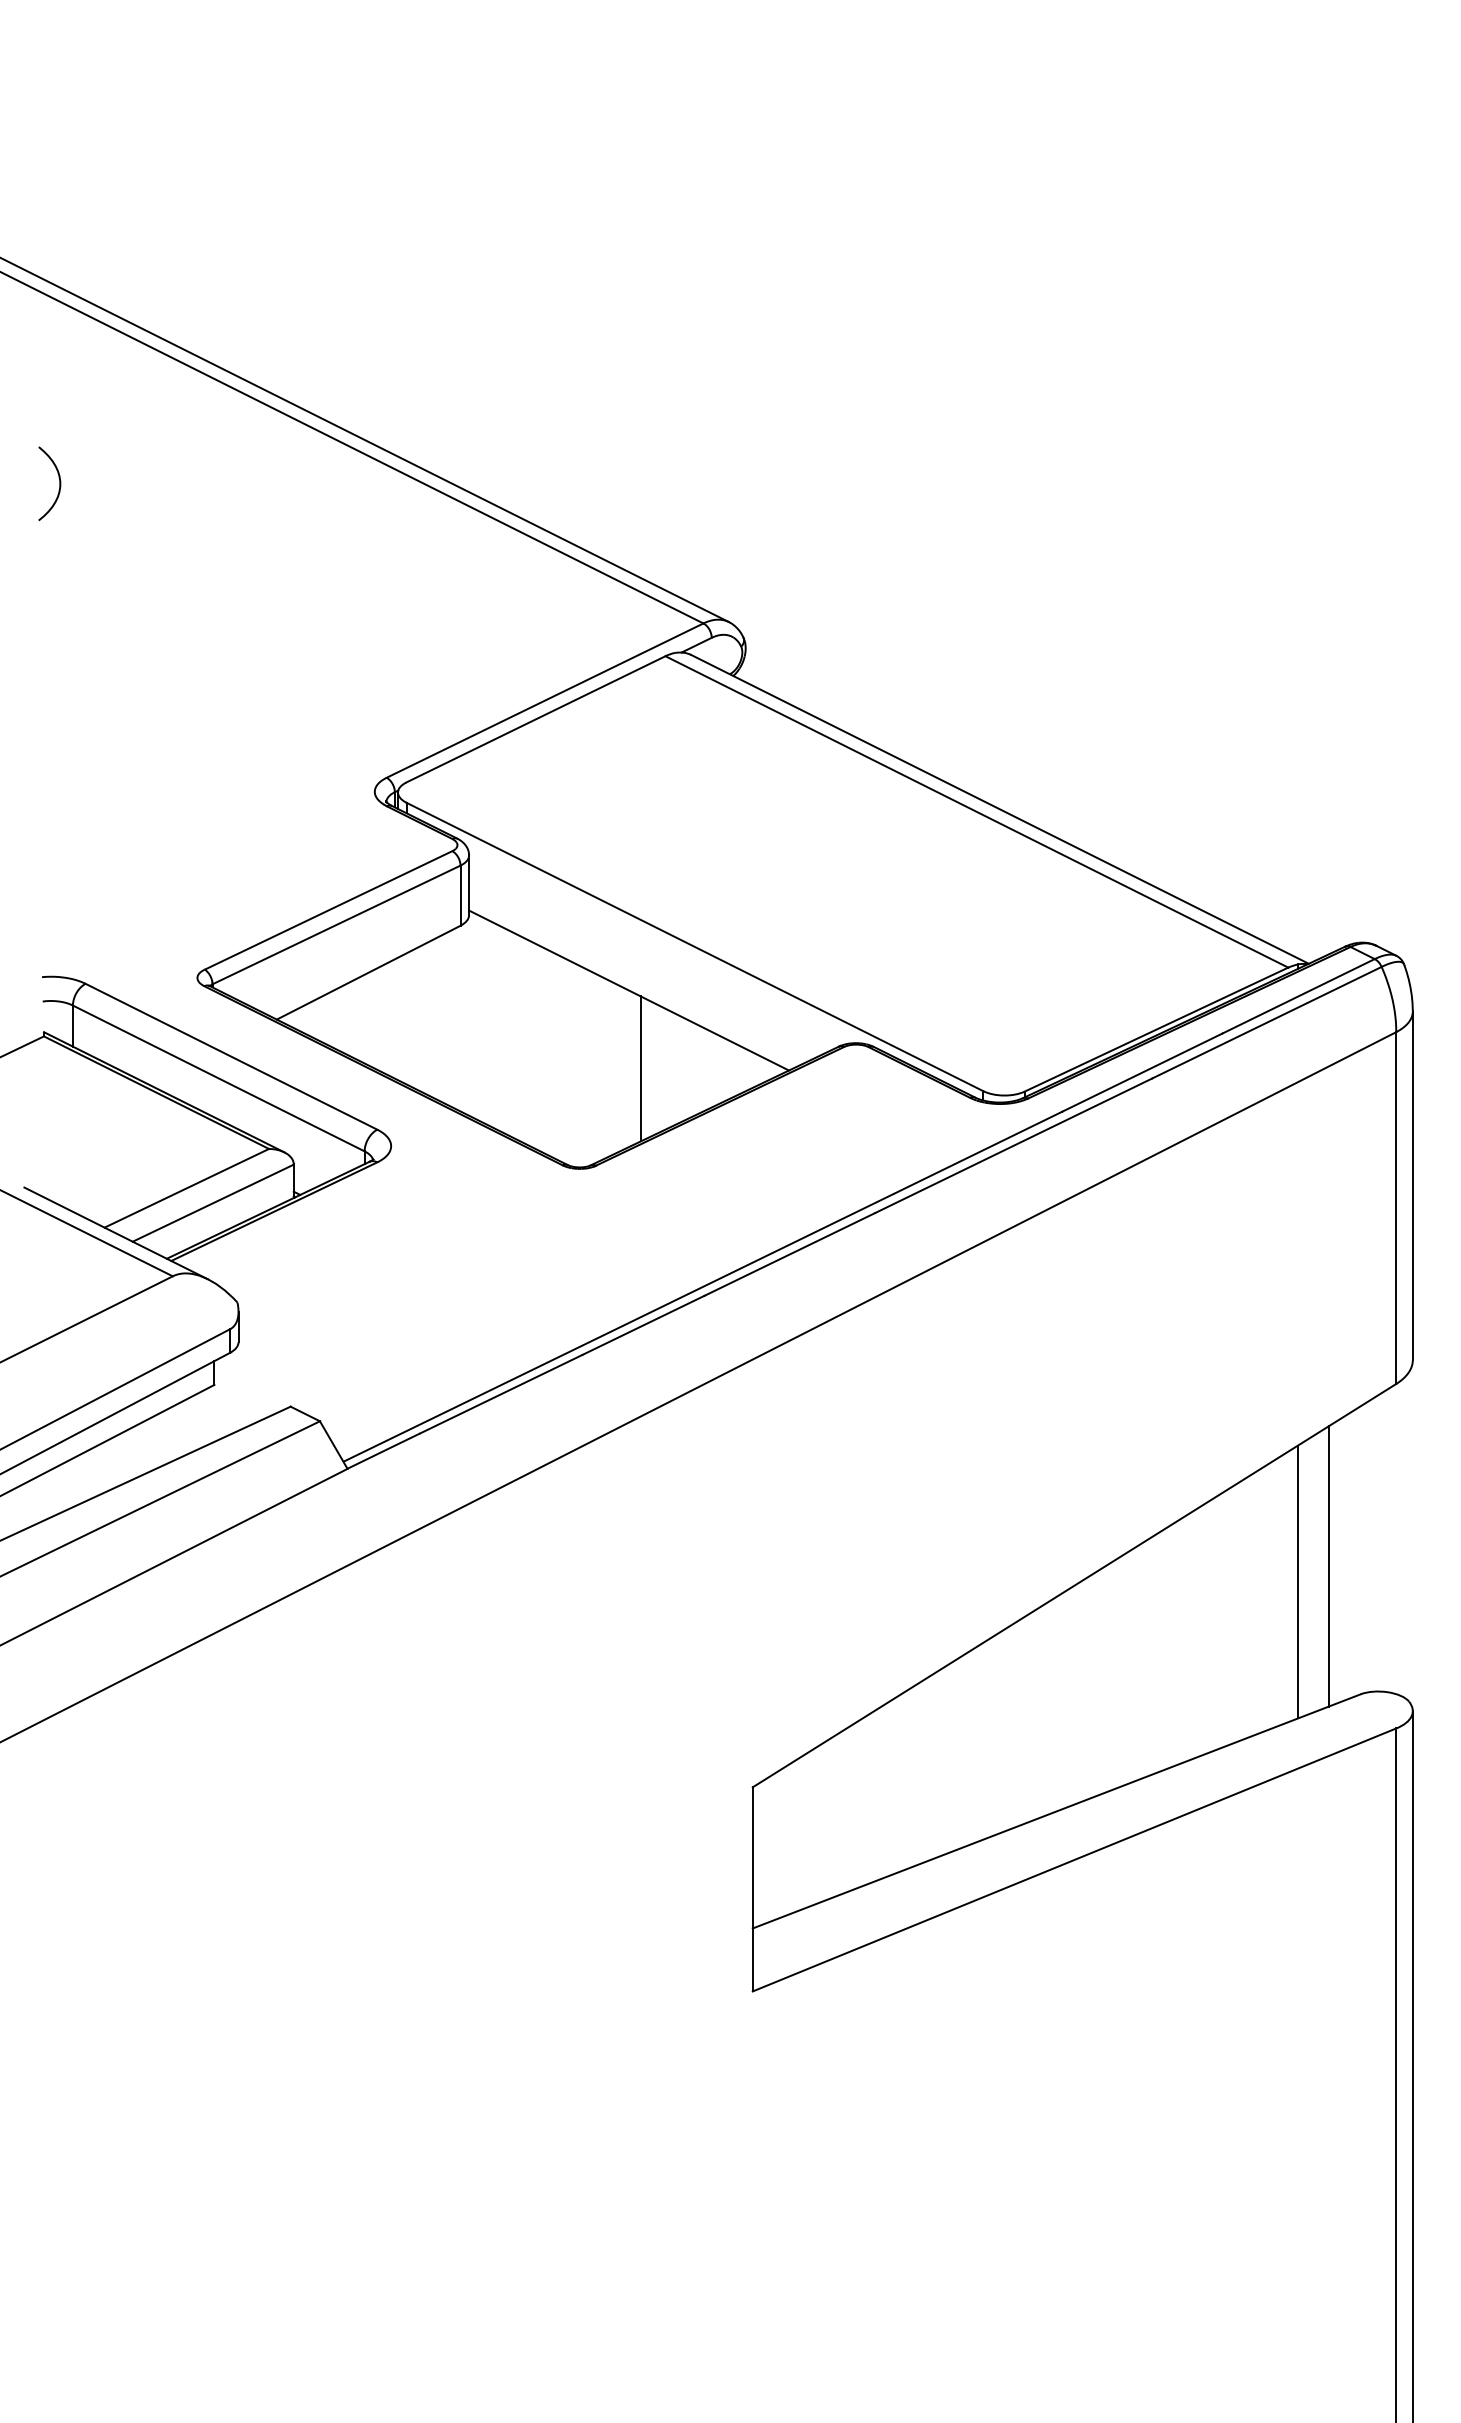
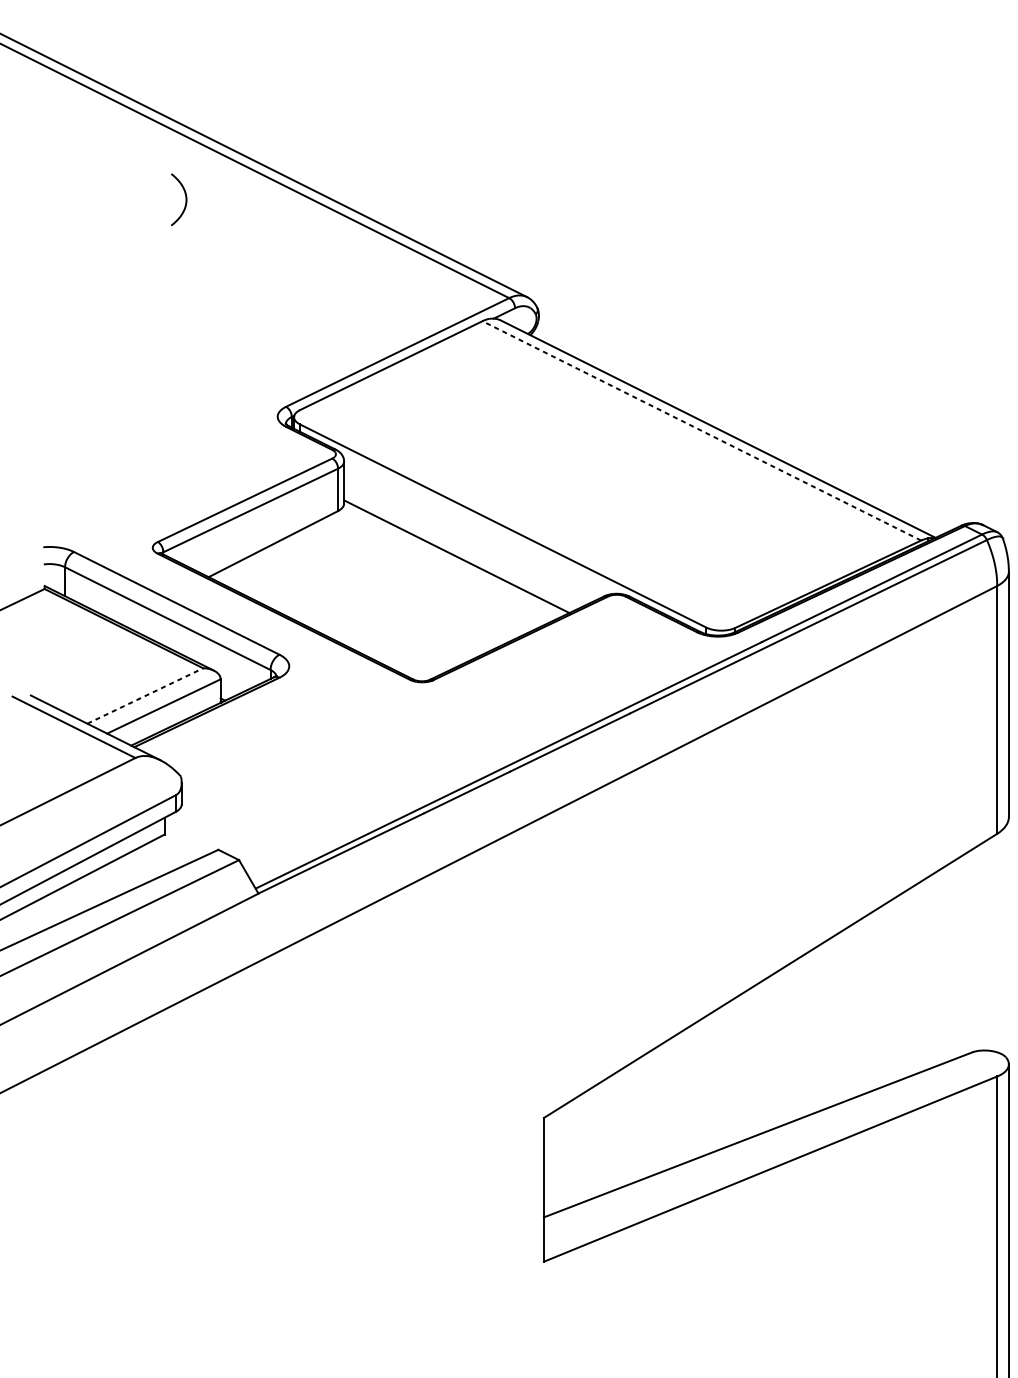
curve: (59, 483) -> (185, 199), moved
line: (976, 811) -> (701, 430), solid -> dashed
line: (640, 1068) -> (464, 611), removed
line: (187, 1188) -> (145, 696), solid -> dashed
line: (1329, 1566) -> (950, 962), removed
line: (1298, 1581) -> (928, 972), removed

